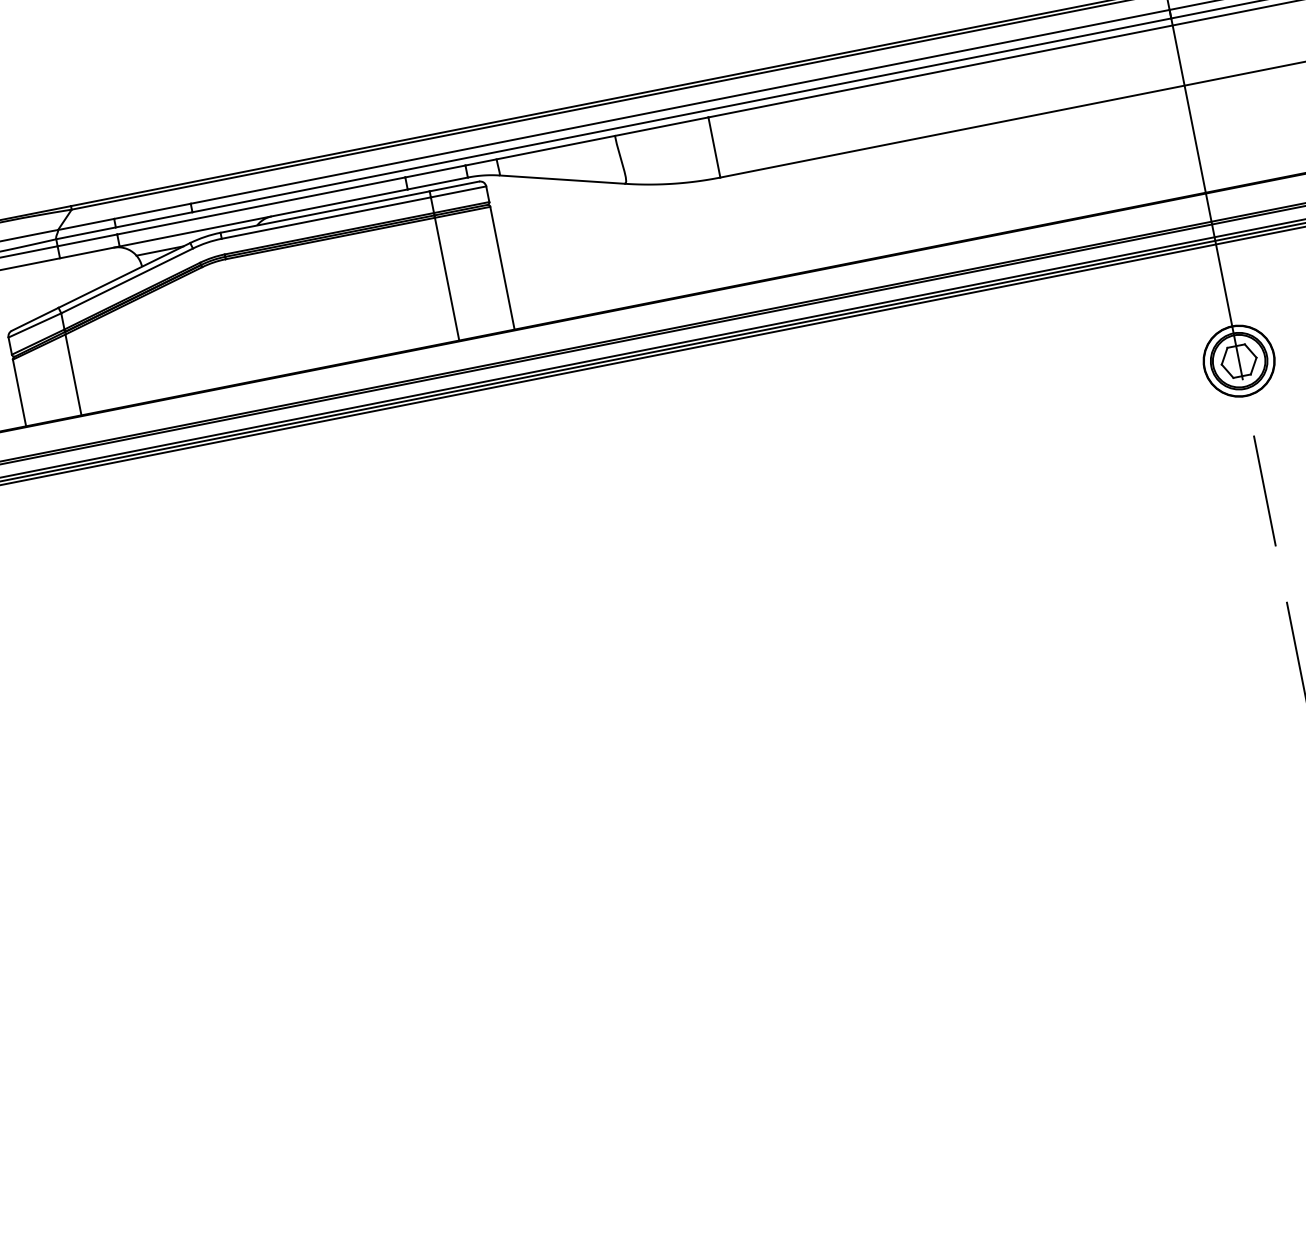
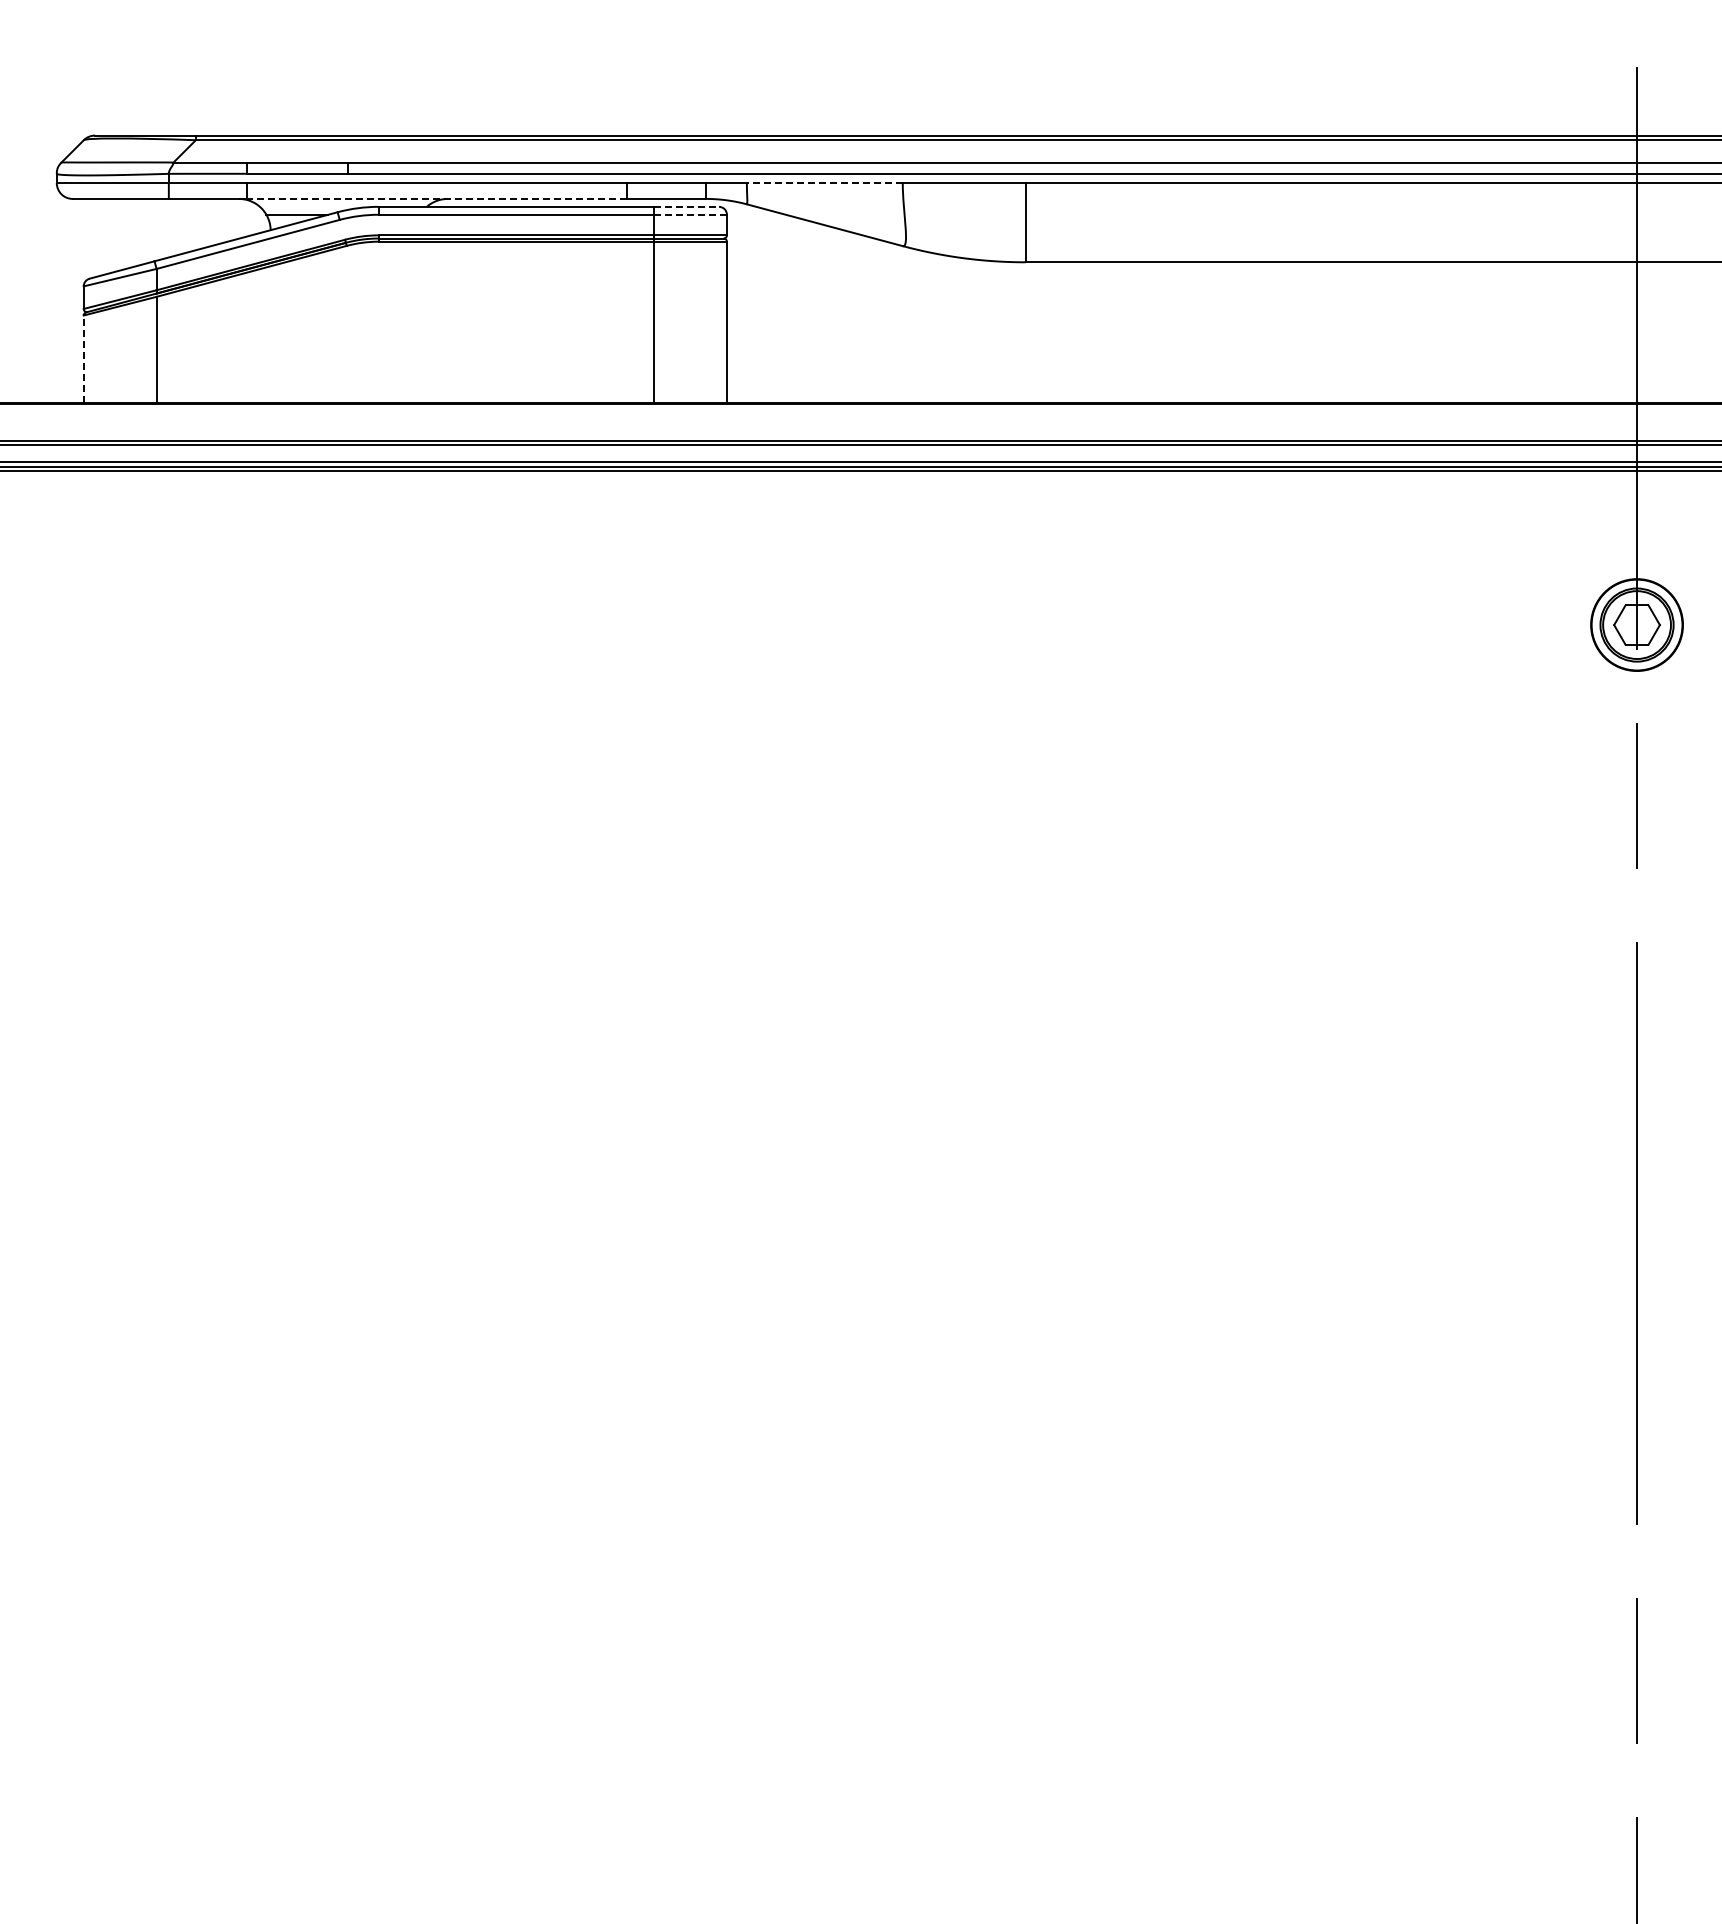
line: (555, 148) -> (824, 183), solid -> dashed
line: (455, 186) -> (687, 206), solid -> dashed
line: (458, 191) -> (690, 214), solid -> dashed
line: (264, 217) -> (437, 198), solid -> dashed
line: (19, 393) -> (83, 359), solid -> dashed

